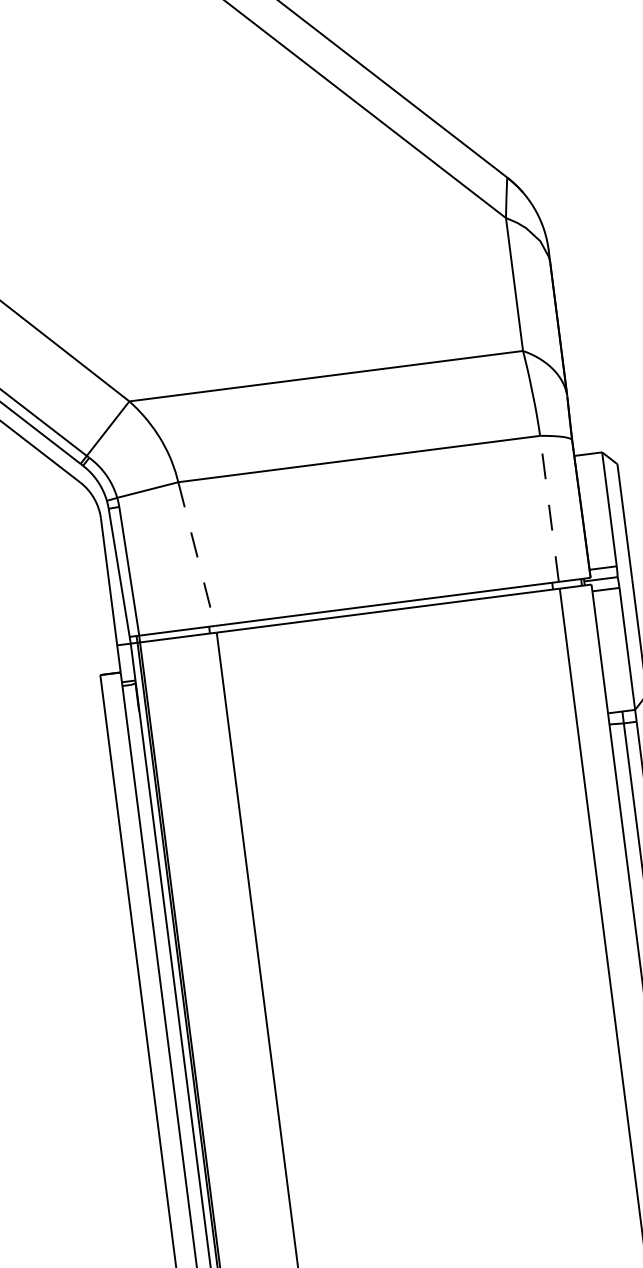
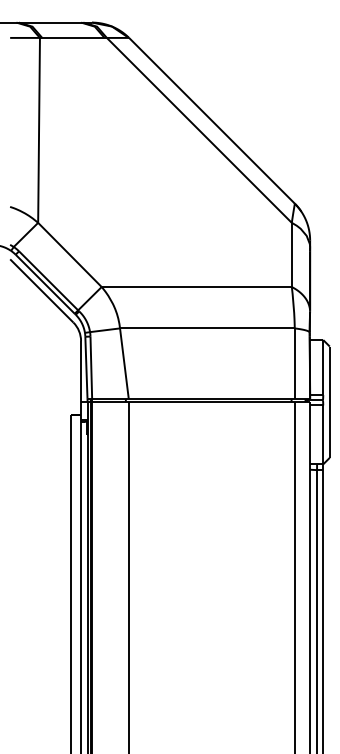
line: (548, 508) -> (294, 363), dashed -> solid
line: (196, 553) -> (124, 363), dashed -> solid

